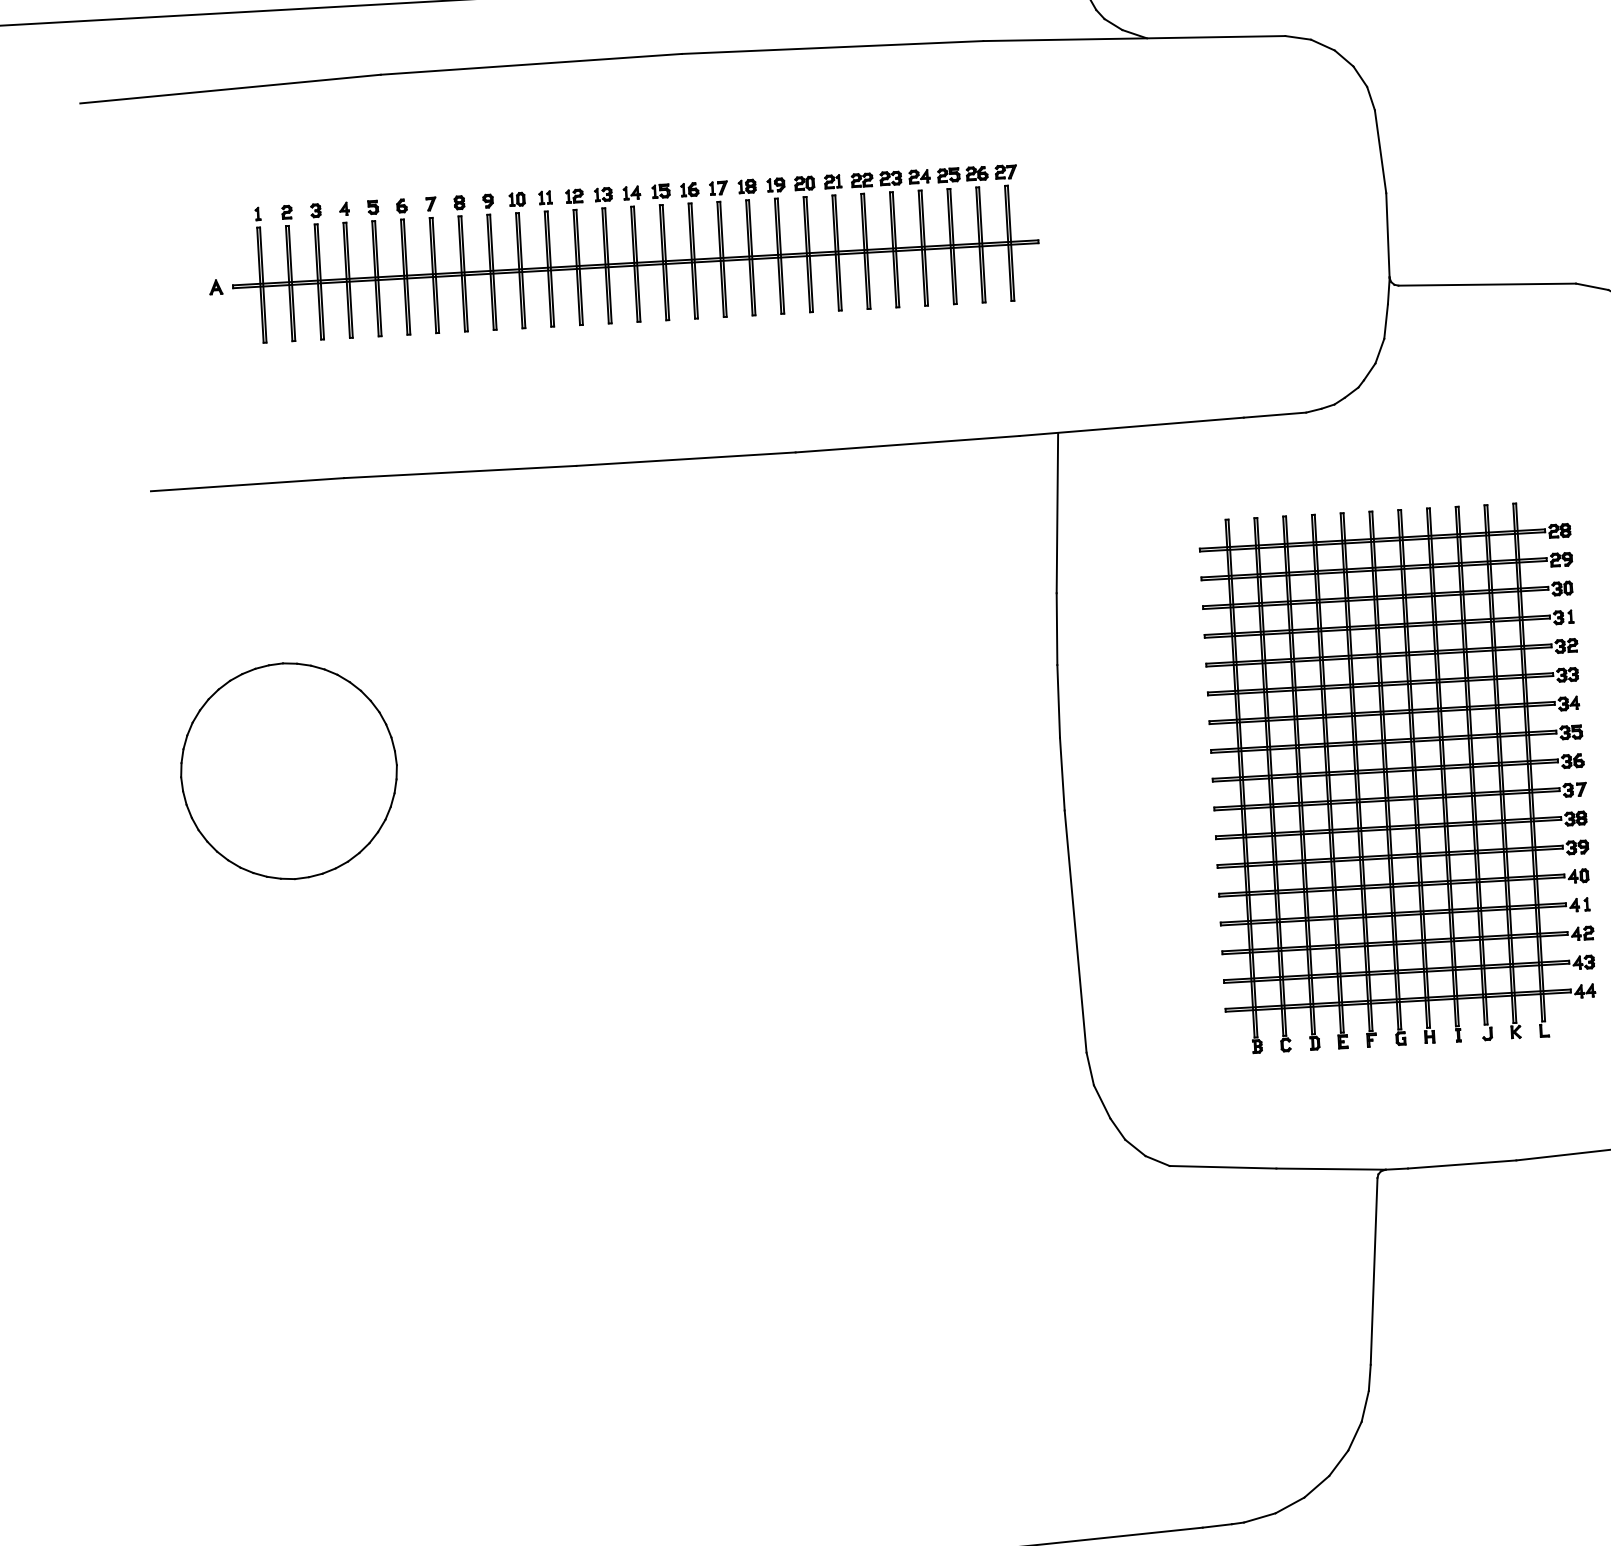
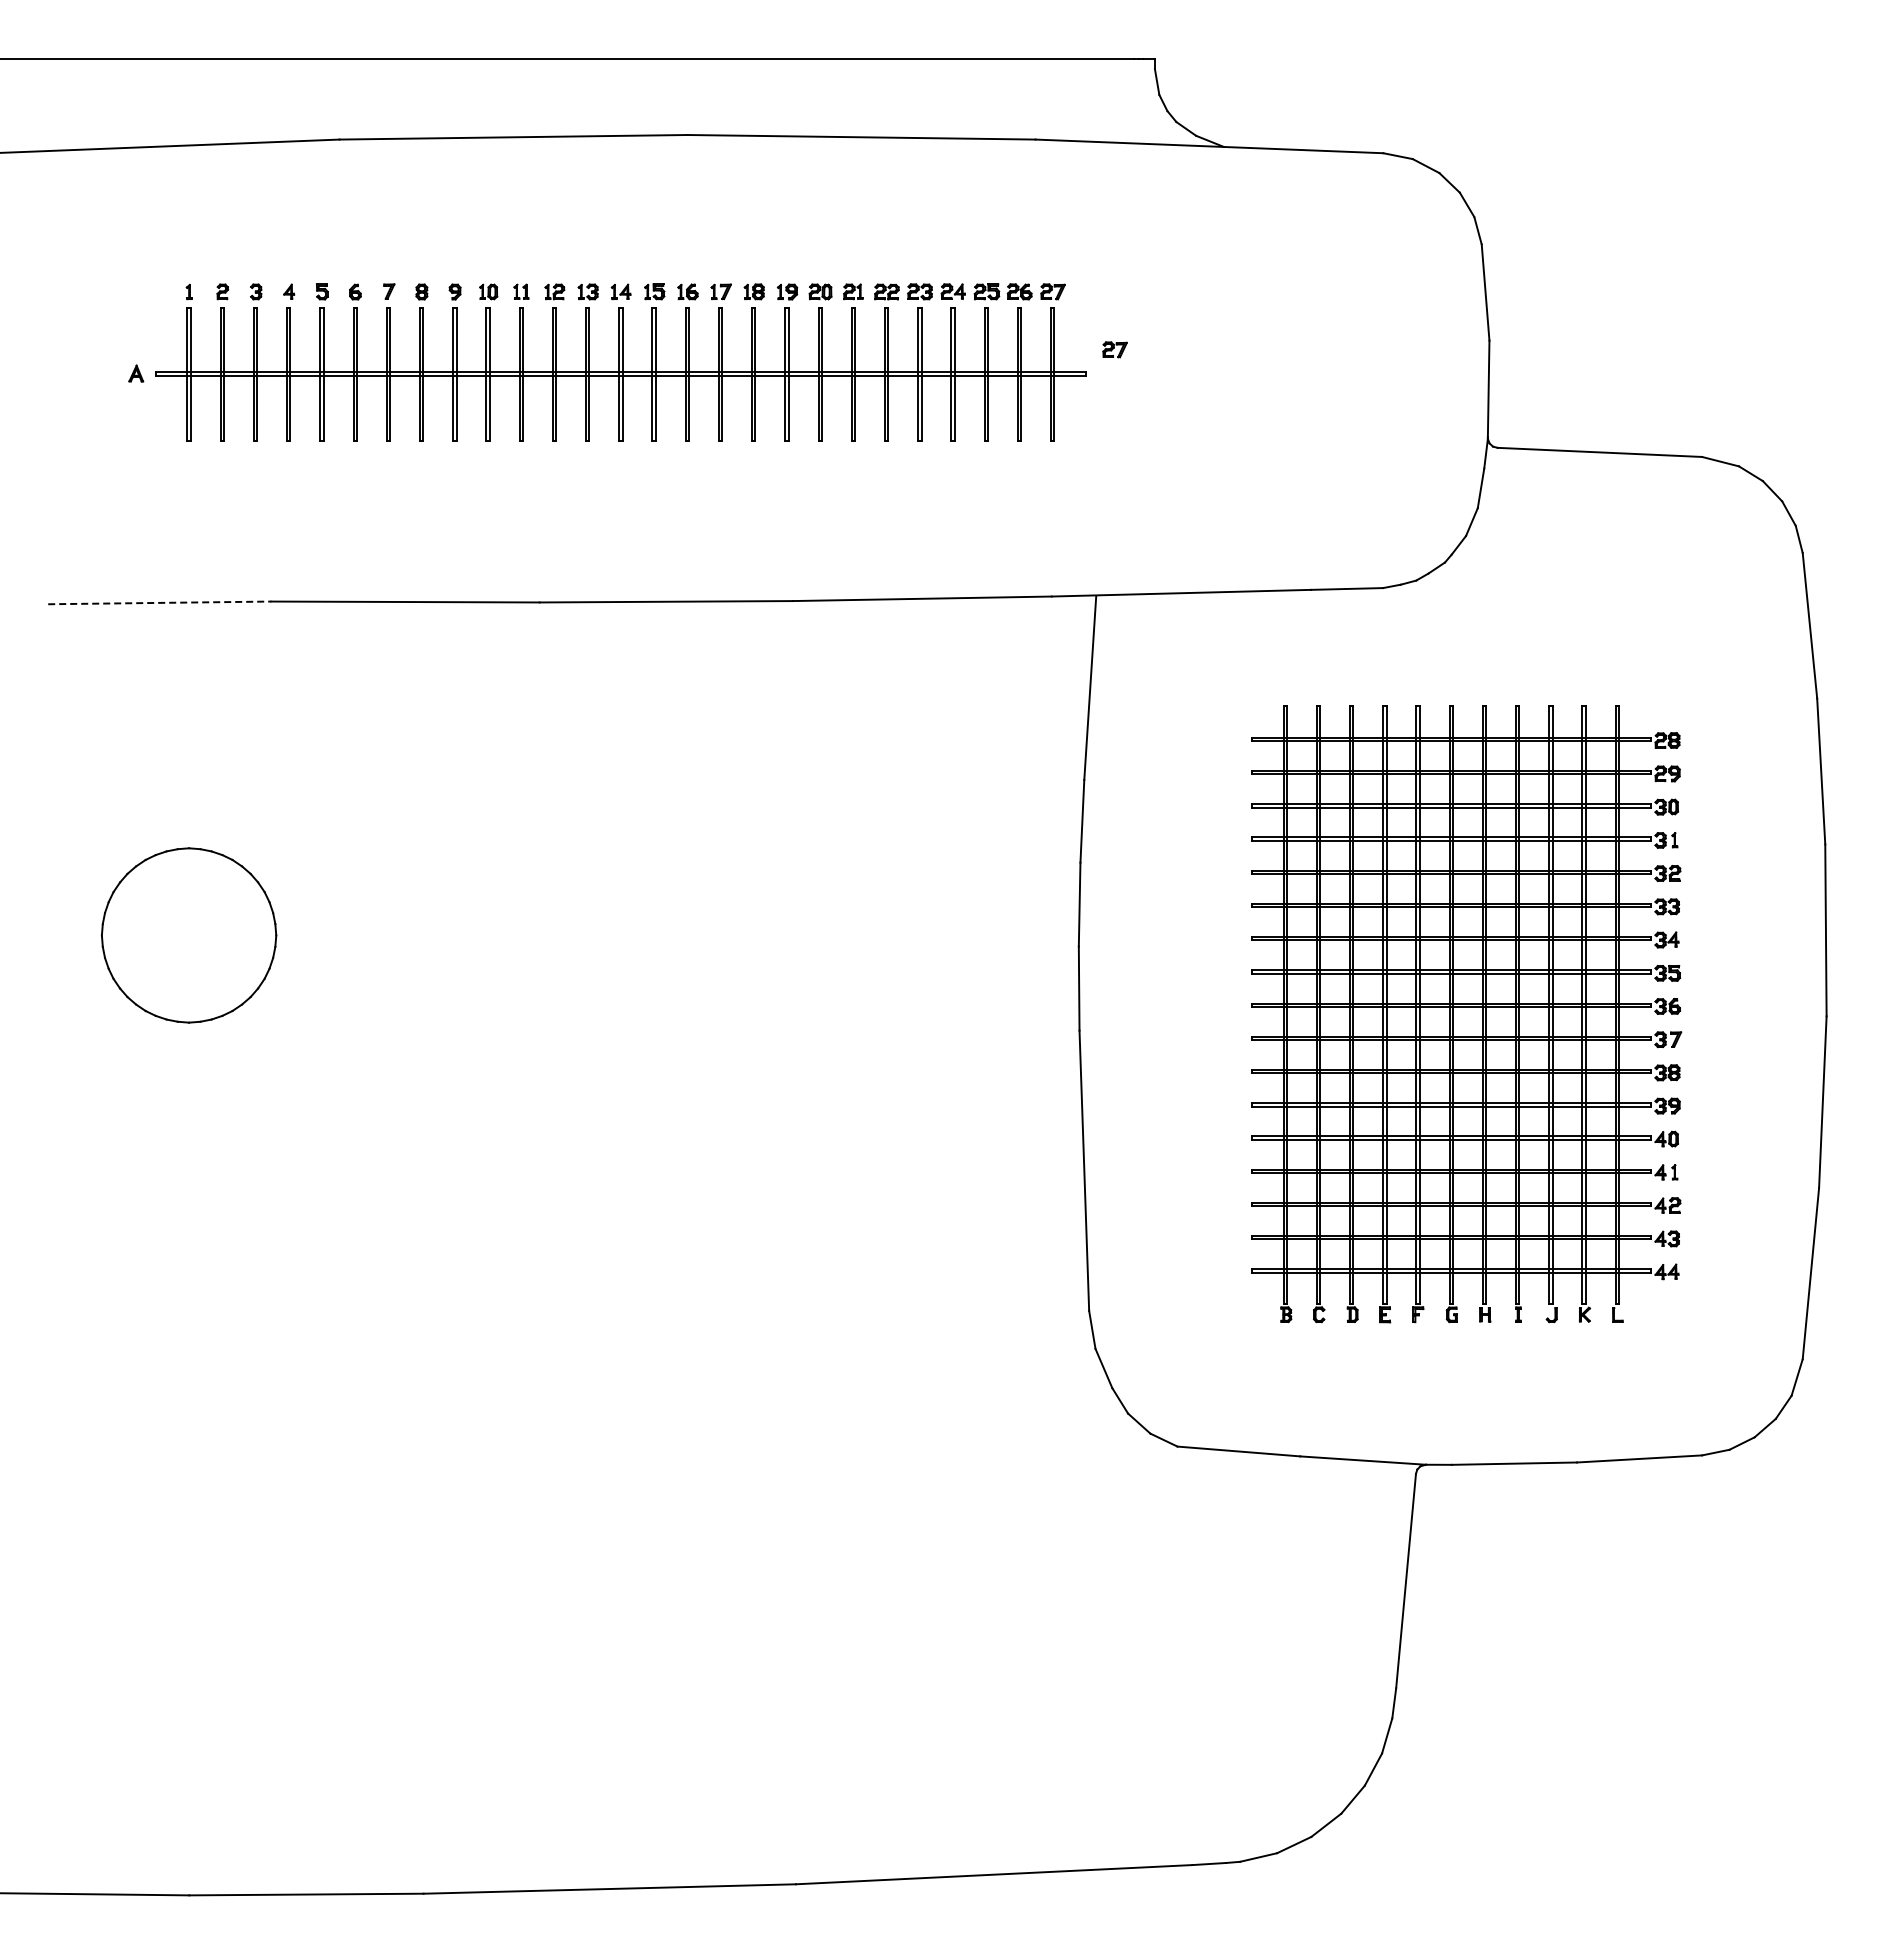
part: (1061, 219) -> (1114, 349), added
line: (247, 484) -> (159, 602), solid -> dashed
part: (288, 771) -> (188, 935), size x0.7

